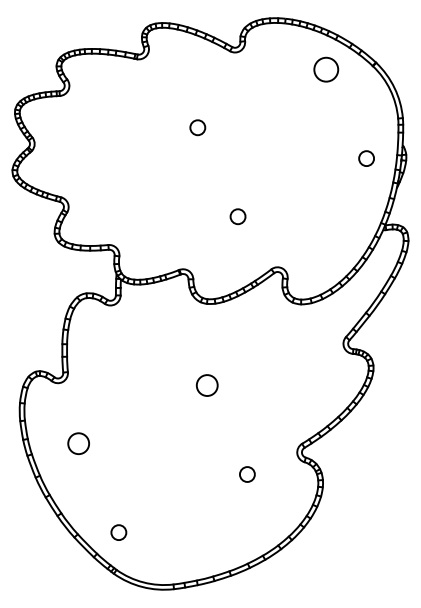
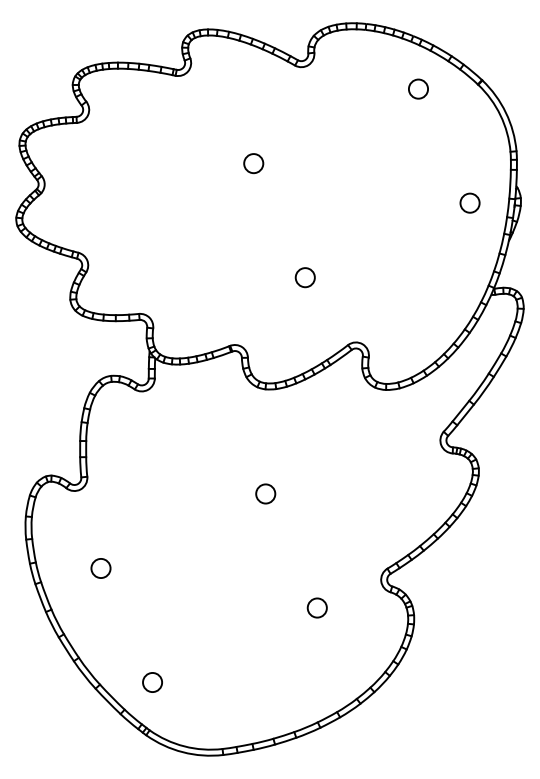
circle: (326, 69) -> (418, 88), size x0.62
circle: (206, 385) -> (264, 493), size x0.71
circle: (78, 443) -> (100, 568), size x0.71

